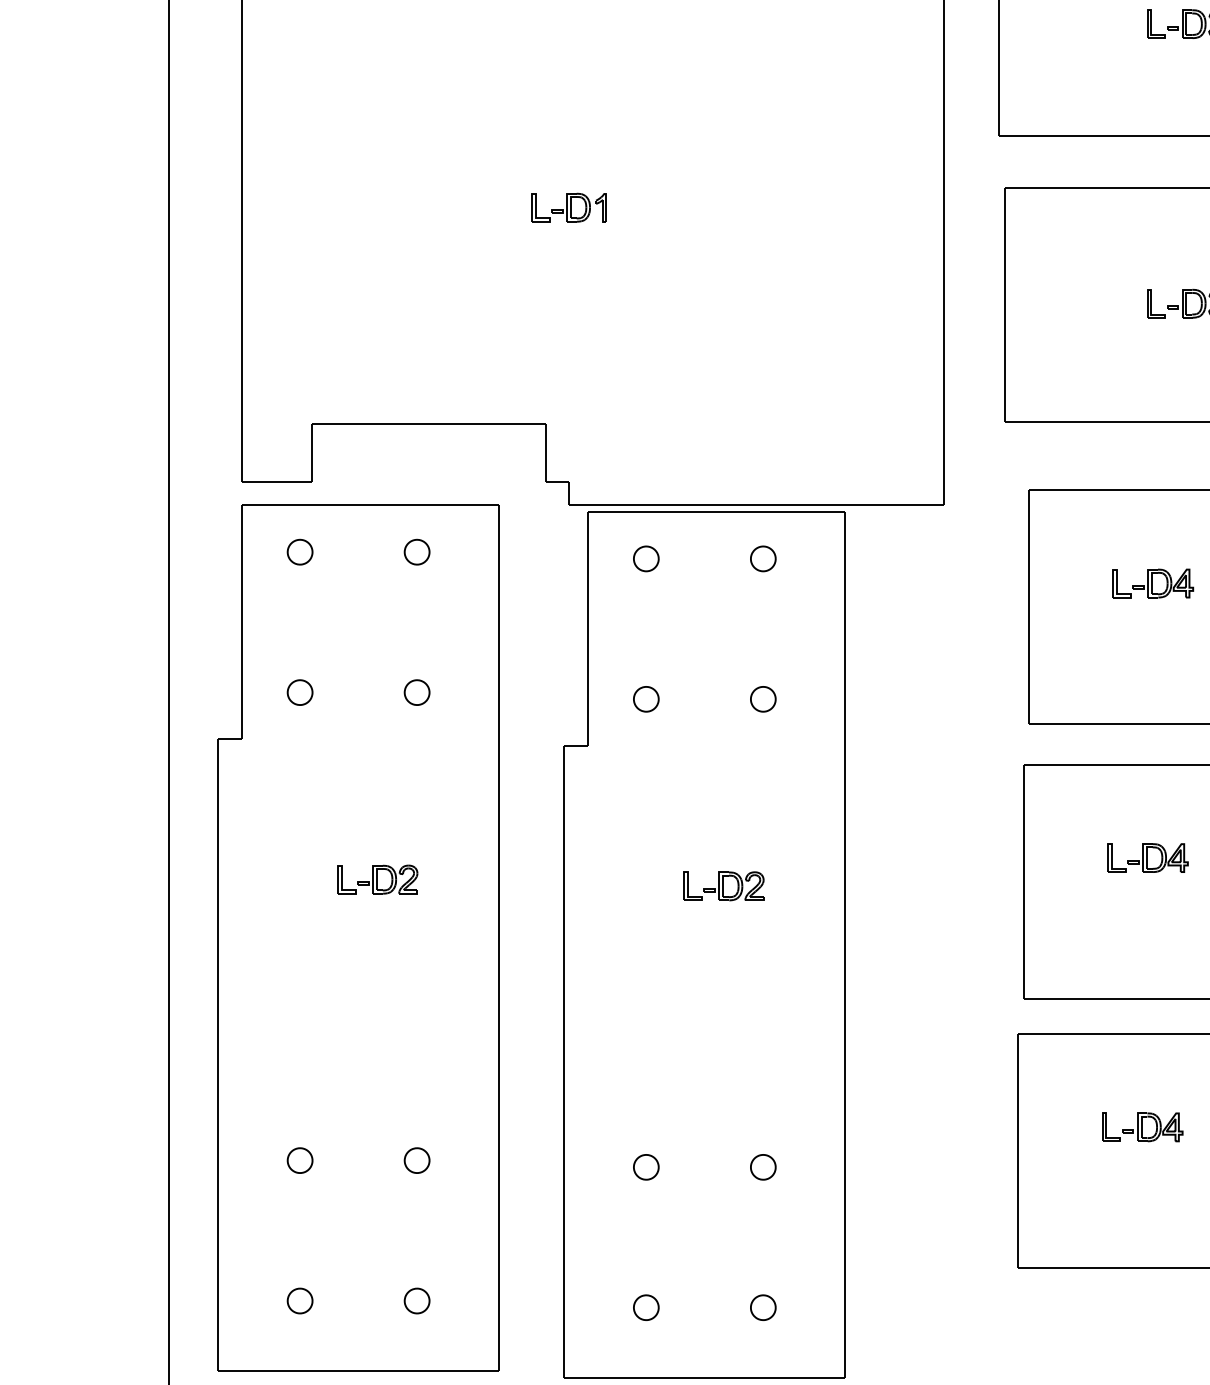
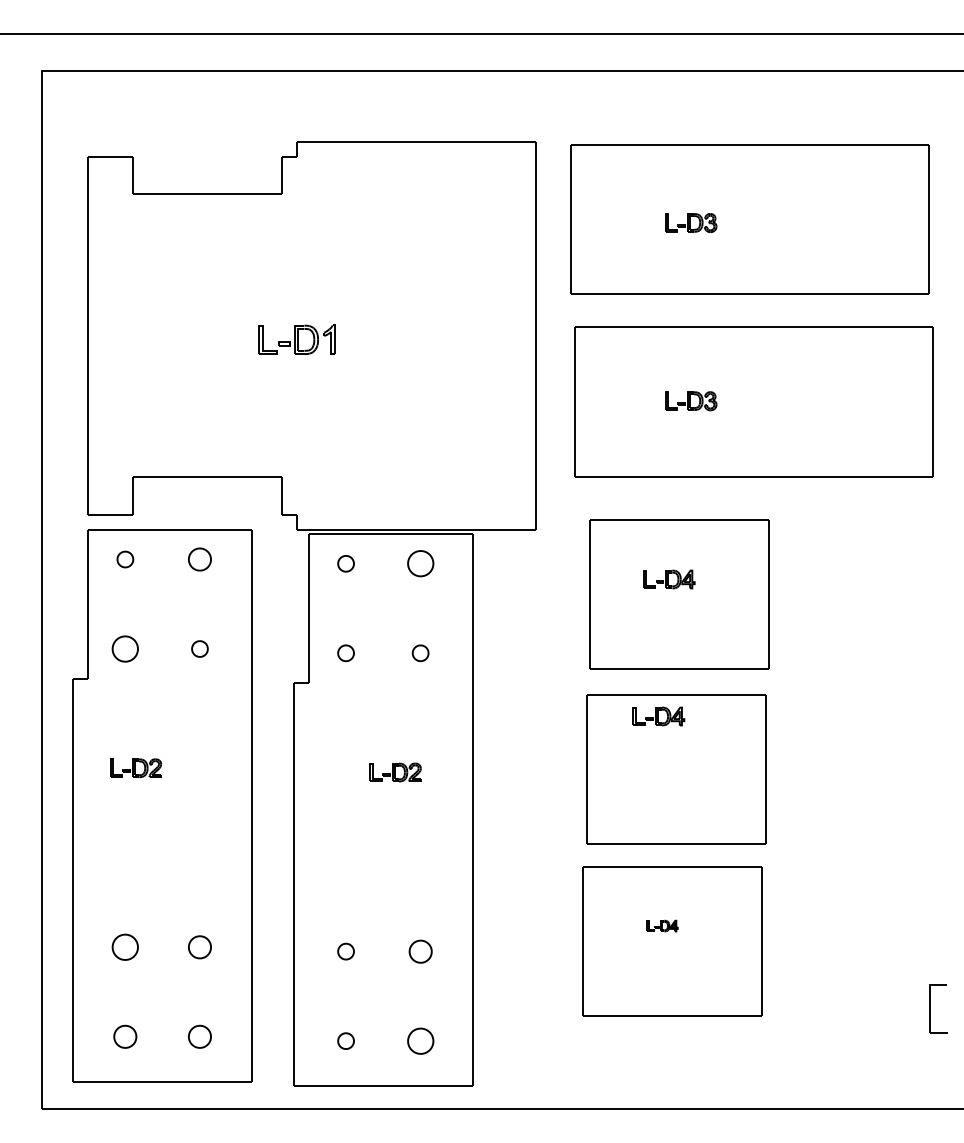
part: (568, 207) -> (296, 339), size x1.6
part: (416, 552) -> (199, 559), size x1.4
part: (763, 558) -> (420, 563), size x1.6
part: (300, 691) -> (125, 648), size x1.6
part: (1147, 858) -> (658, 716), moved
part: (377, 878) -> (135, 767), moved
part: (1142, 1126) -> (662, 925), size x0.6
part: (300, 1160) -> (125, 947), size x1.6
part: (416, 1160) -> (199, 947), size x1.4
part: (763, 1167) -> (420, 951), size x1.4
part: (300, 1300) -> (125, 1036), size x1.4
part: (416, 1300) -> (199, 1036), size x1.4
part: (763, 1306) -> (420, 1040), size x1.6

